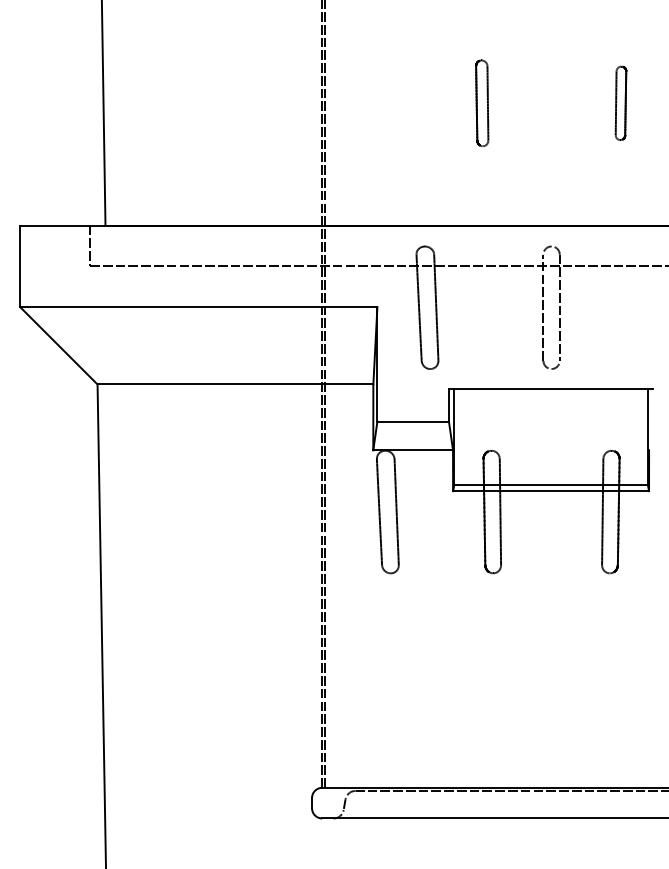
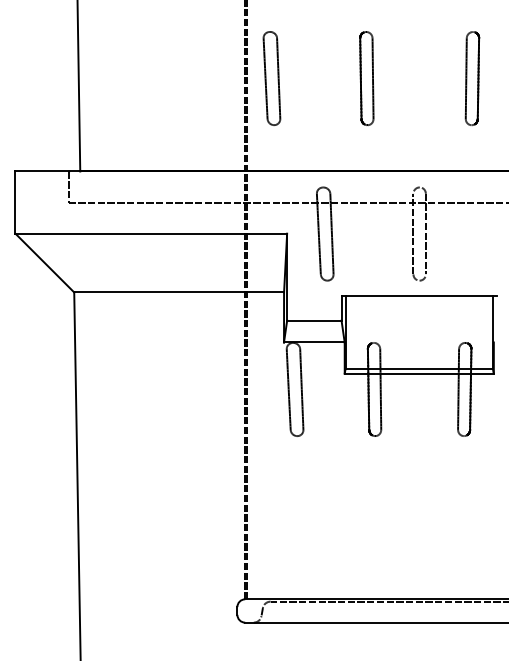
part: (356, 103) -> (271, 78), added
part: (481, 103) -> (366, 78), size x1.43
part: (621, 103) -> (472, 78), size x1.67

